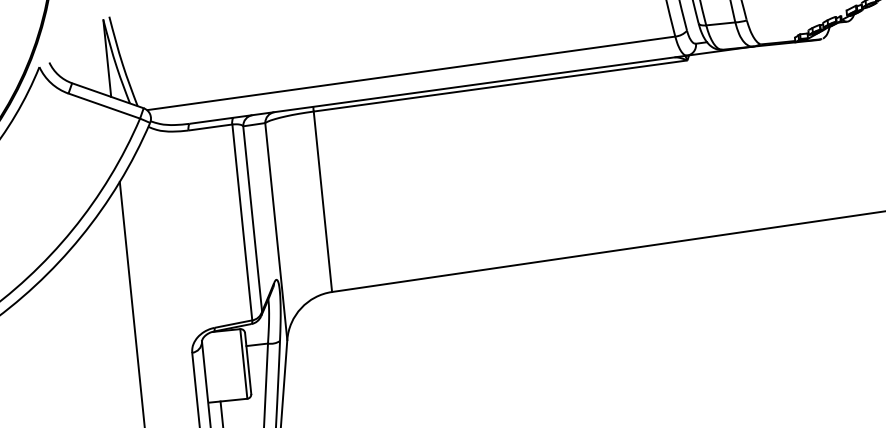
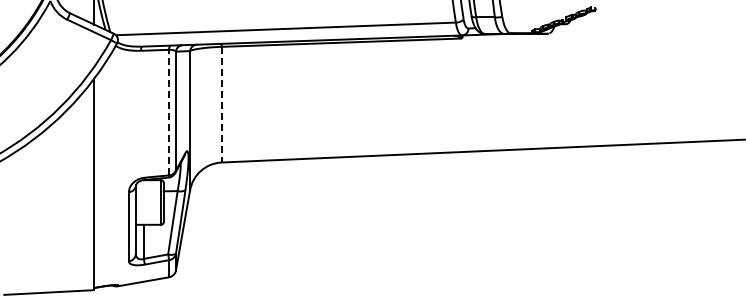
line: (322, 201) -> (221, 104), solid -> dashed
line: (242, 222) -> (169, 112), solid -> dashed

